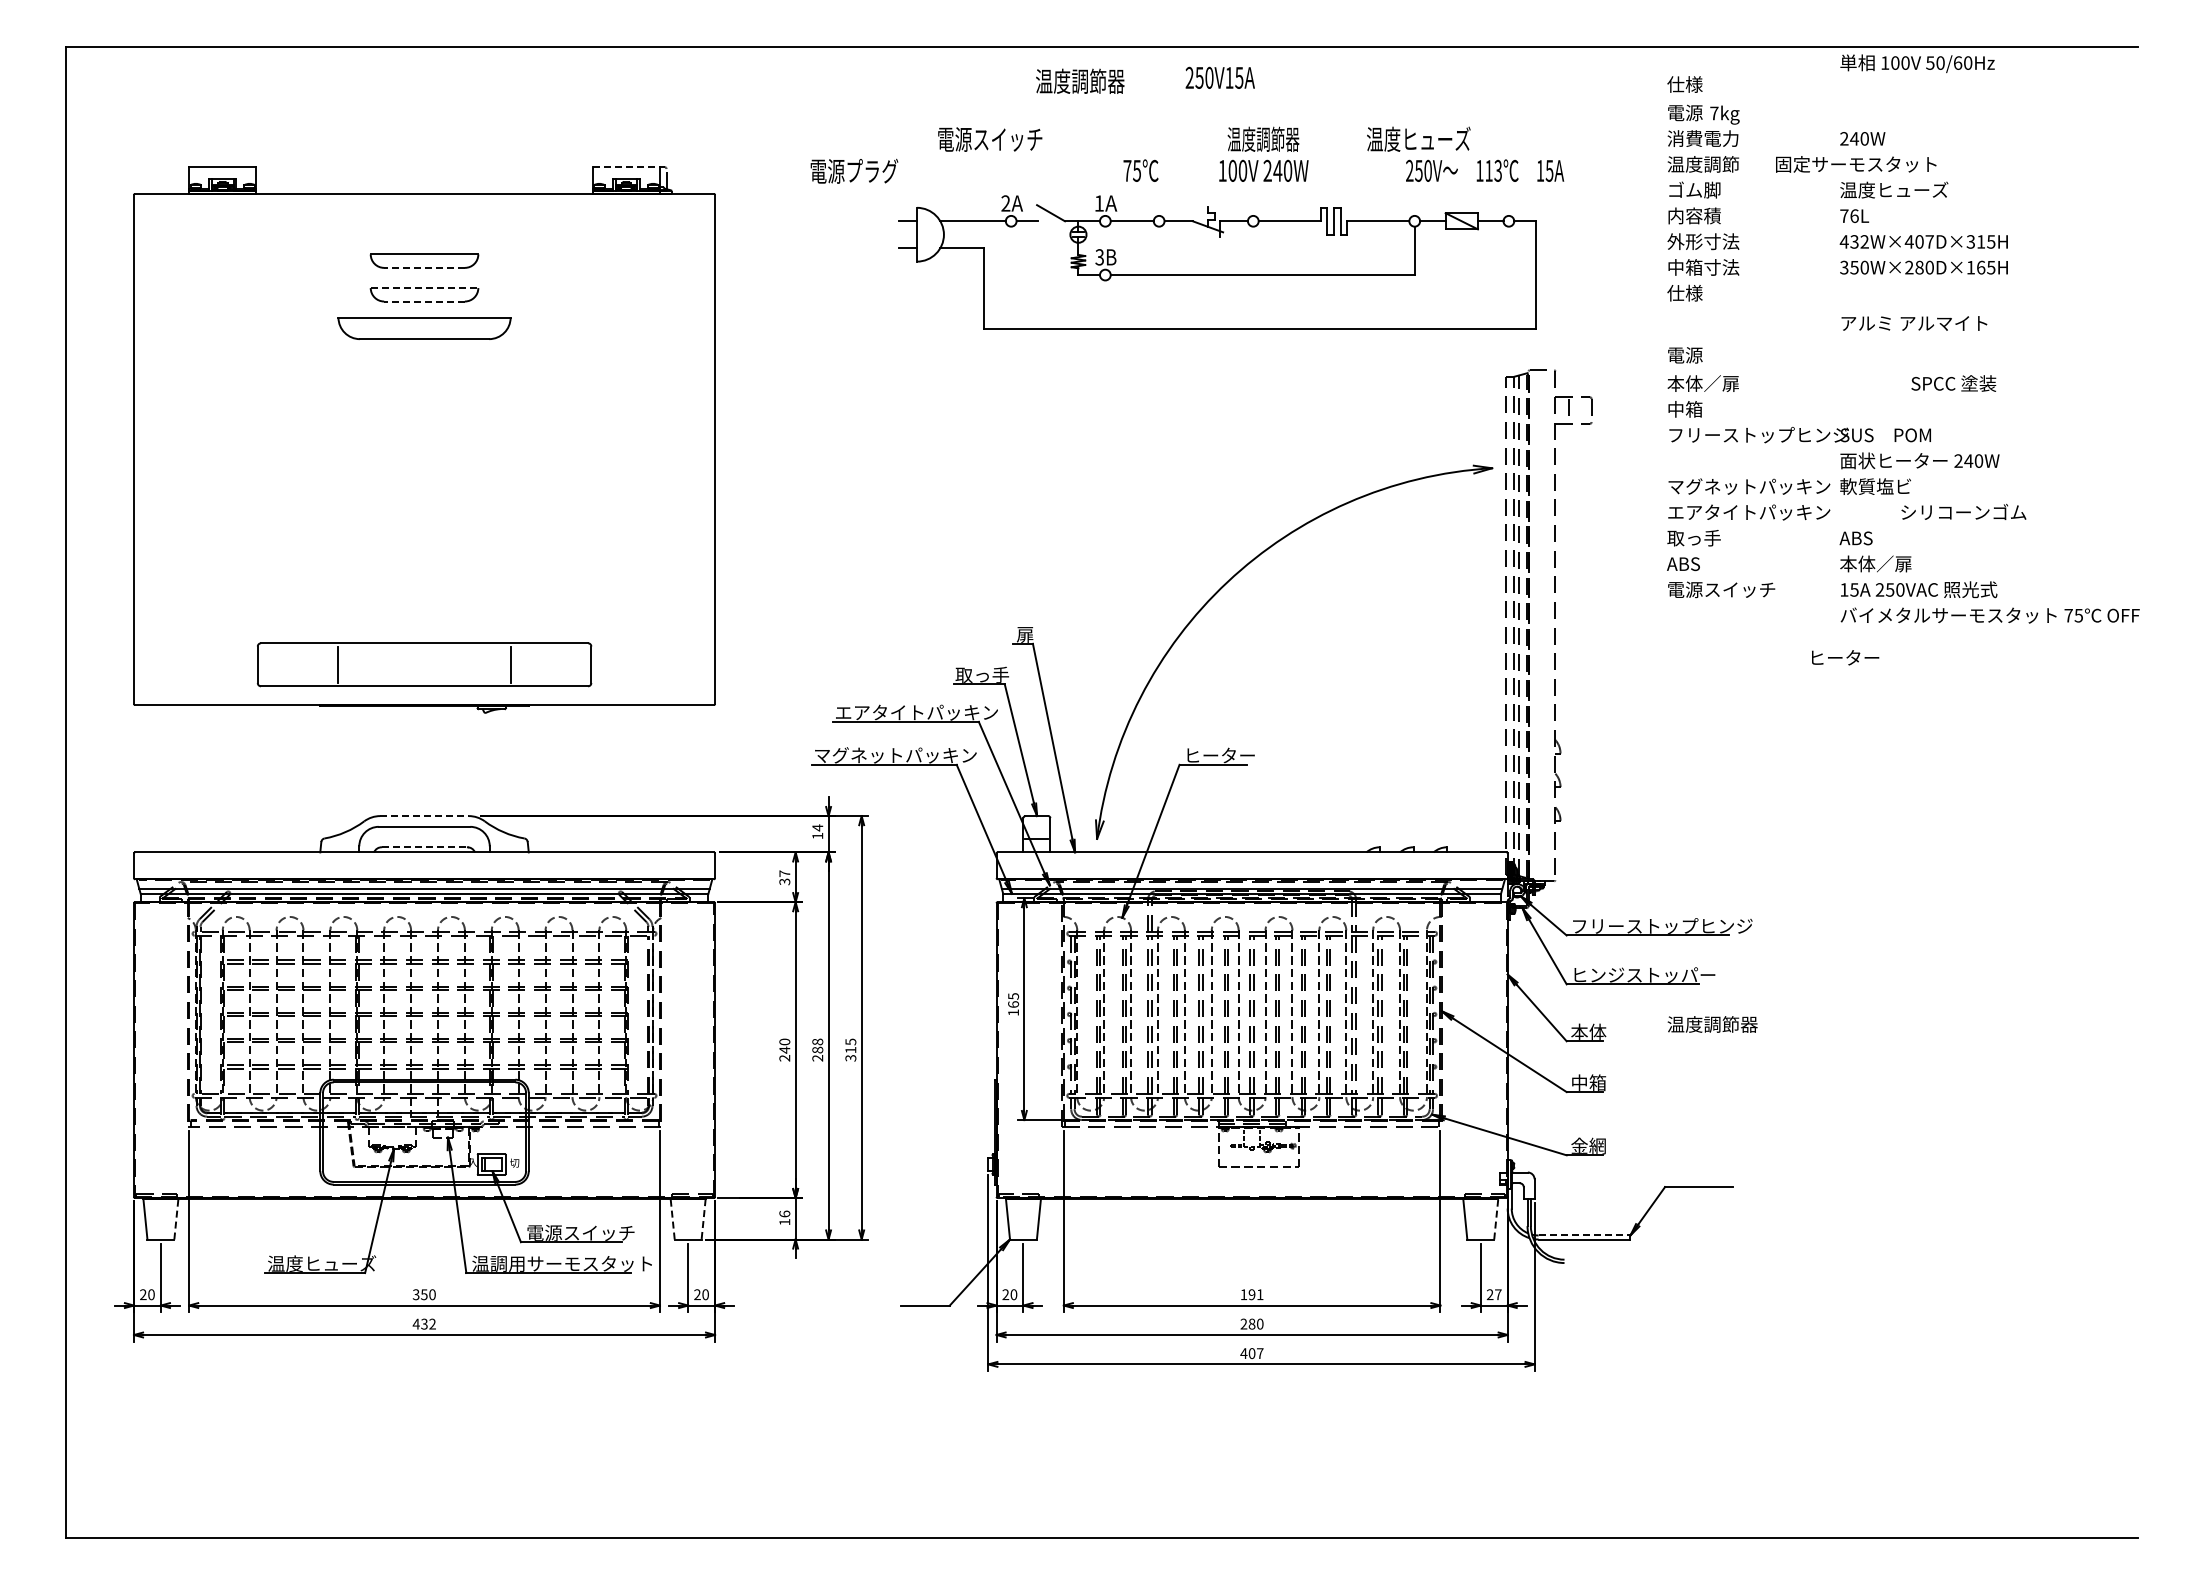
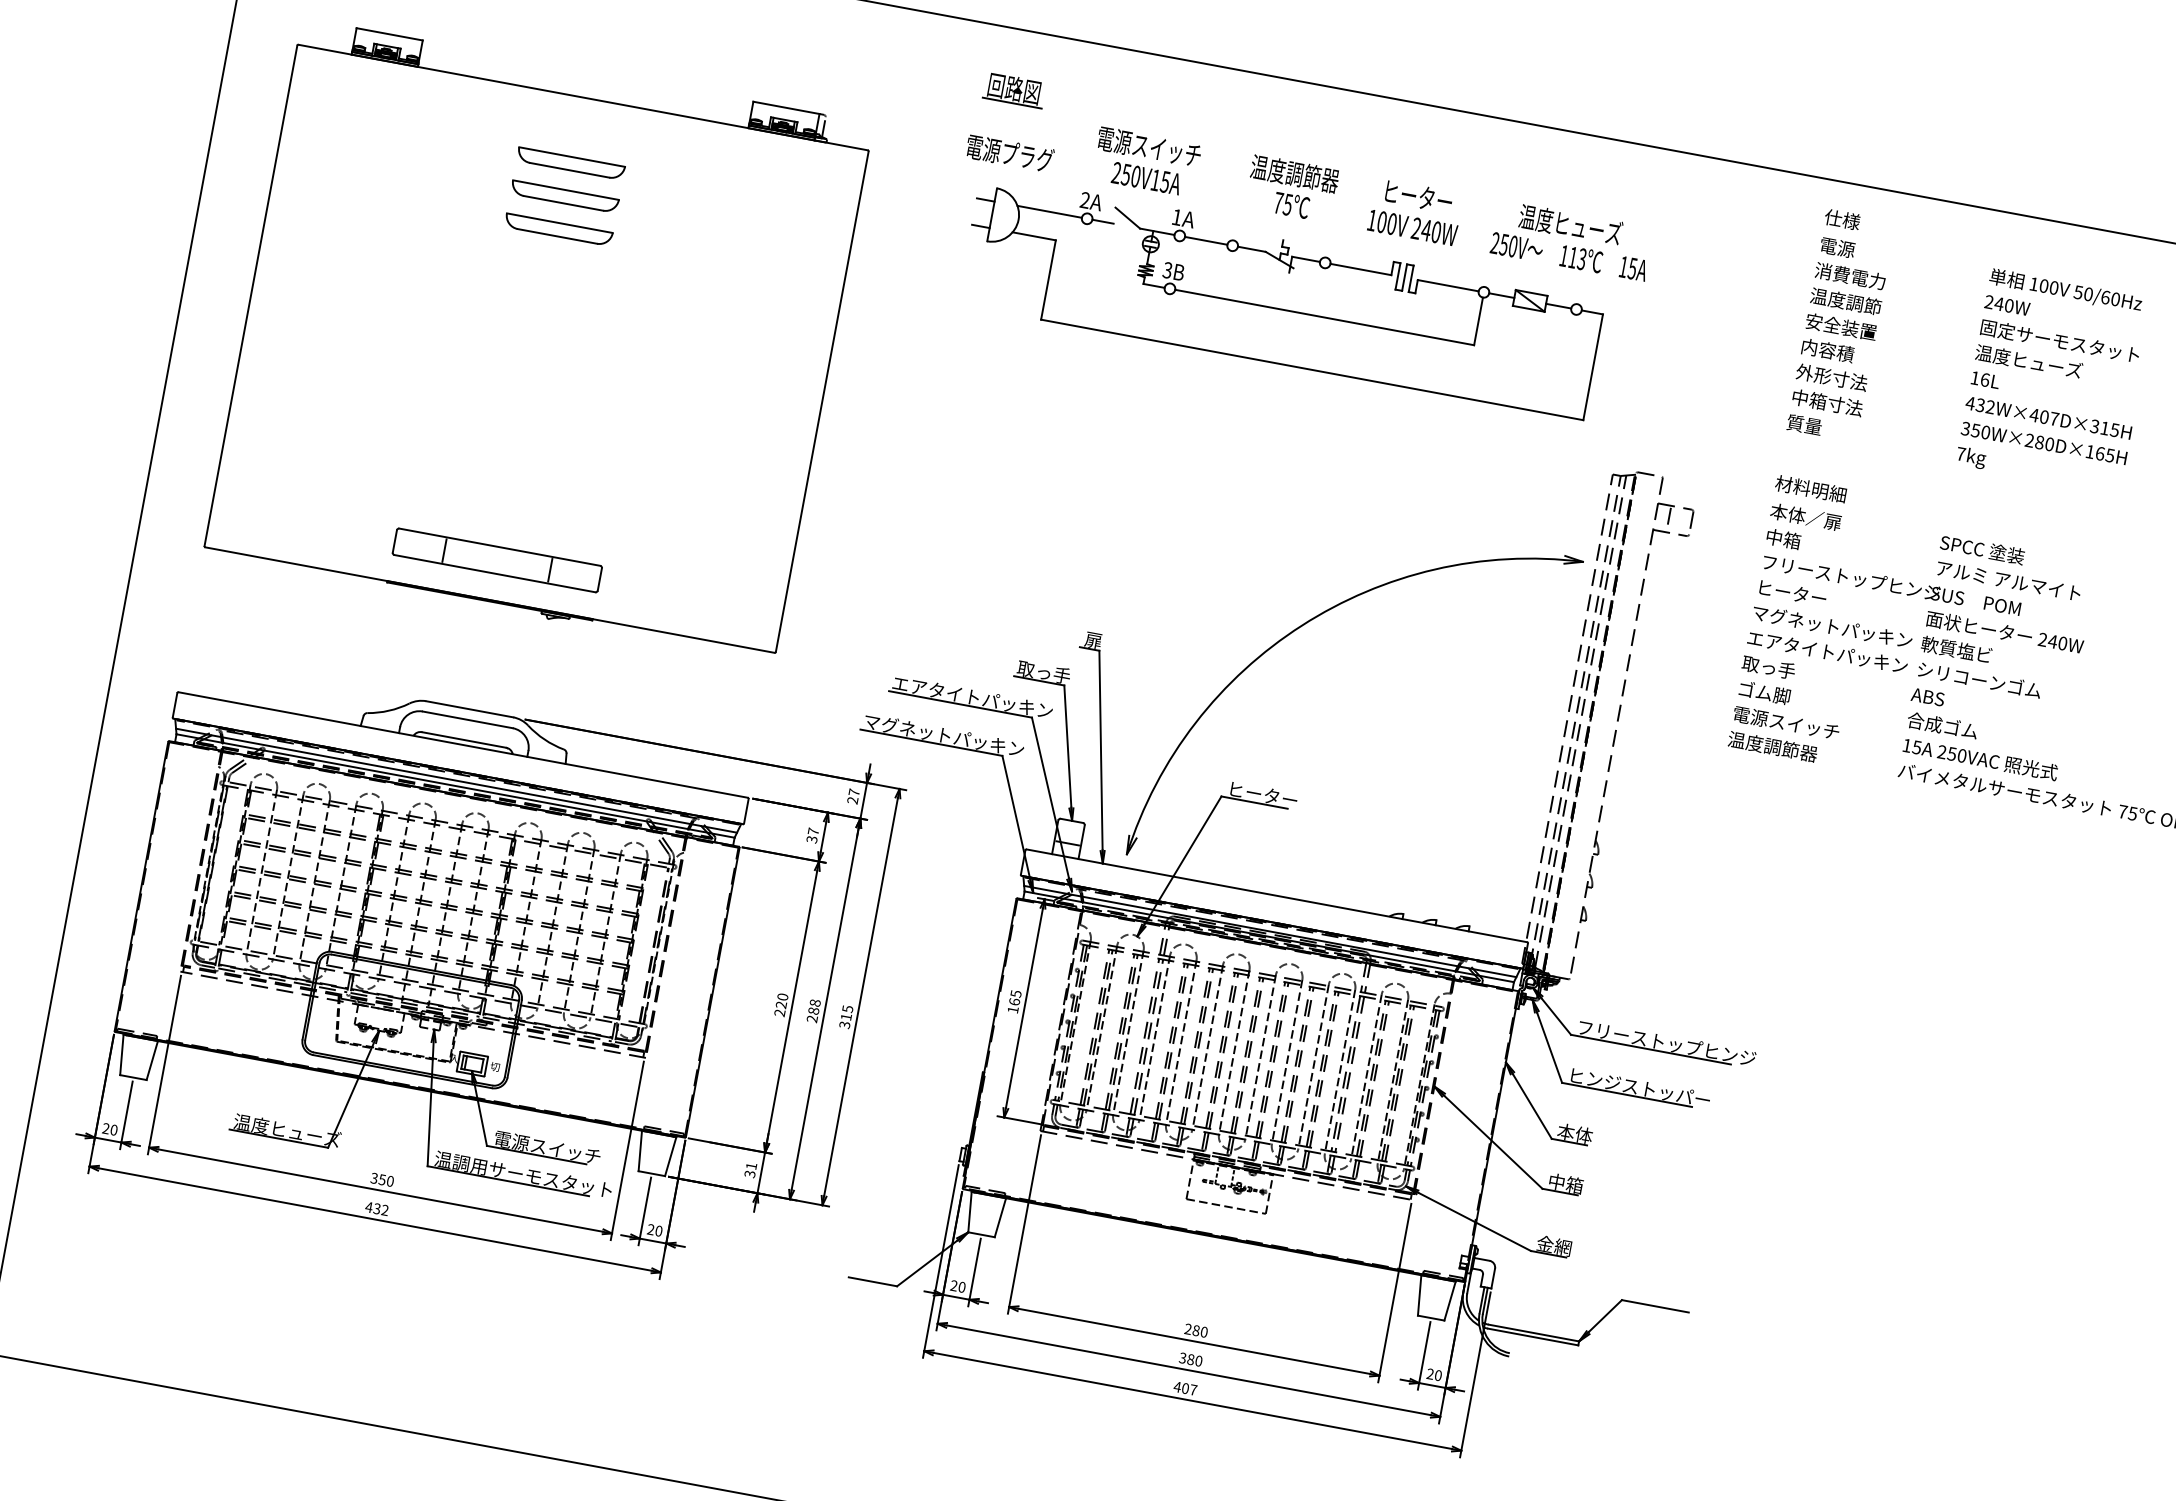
text: (1917, 63) -> (2065, 290), moved
text: (1219, 77) -> (1145, 178), moved
text: (1080, 80) -> (1295, 173), moved
part: (847, 107) -> (1014, 89), added
text: (1724, 114) -> (1970, 457), moved
text: (1263, 138) -> (1418, 195), 温度調節器 -> ヒーター
text: (1856, 164) -> (2060, 341), moved
line: (626, 167) -> (786, 108), dashed -> solid
text: (1485, 170) -> (1569, 256), moved
text: (1703, 189) -> (1841, 326), ゴム脚 -> 安全装置
text: (1844, 215) -> (1975, 377), 76L -> 16L
part: (1217, 262) -> (1282, 296), moved
line: (424, 267) -> (569, 169), dashed -> solid
line: (424, 288) -> (565, 190), dashed -> solid
text: (1684, 292) -> (1804, 424), 仕様 -> 質量
line: (424, 301) -> (563, 203), dashed -> solid
text: (1914, 323) -> (2008, 581), moved
part: (424, 328) -> (558, 229), size x0.62
text: (1702, 354) -> (1810, 488), 電源 -> 材料明細
text: (1953, 383) -> (1982, 549), moved
text: (1963, 511) -> (1979, 679), moved
text: (1693, 563) -> (1763, 692), ABS -> ゴム脚
text: (1875, 563) -> (1942, 725), 本体／扉 -> 合成ゴム
text: (1845, 657) -> (1793, 592), moved
part: (424, 664) -> (497, 560), size x0.62
line: (425, 816) -> (470, 709), dashed -> solid
text: (817, 831) -> (853, 796), 14 -> 27
line: (425, 847) -> (465, 740), dashed -> solid
text: (1712, 1024) -> (1772, 746), moved
text: (784, 1049) -> (781, 1004), 240 -> 220
text: (784, 1217) -> (750, 1169), 16 -> 31
line: (176, 1218) -> (152, 1059), dashed -> solid
line: (672, 1218) -> (640, 1150), dashed -> solid
line: (1496, 1218) -> (1450, 1300), dashed -> solid
line: (703, 1219) -> (670, 1156), dashed -> solid
line: (1584, 1235) -> (1533, 1333), dashed -> solid
text: (1251, 1294) -> (1195, 1330), 191 -> 280
text: (1498, 1294) -> (1438, 1375), 27 -> 20
text: (1243, 1324) -> (1182, 1358), 280 -> 380

